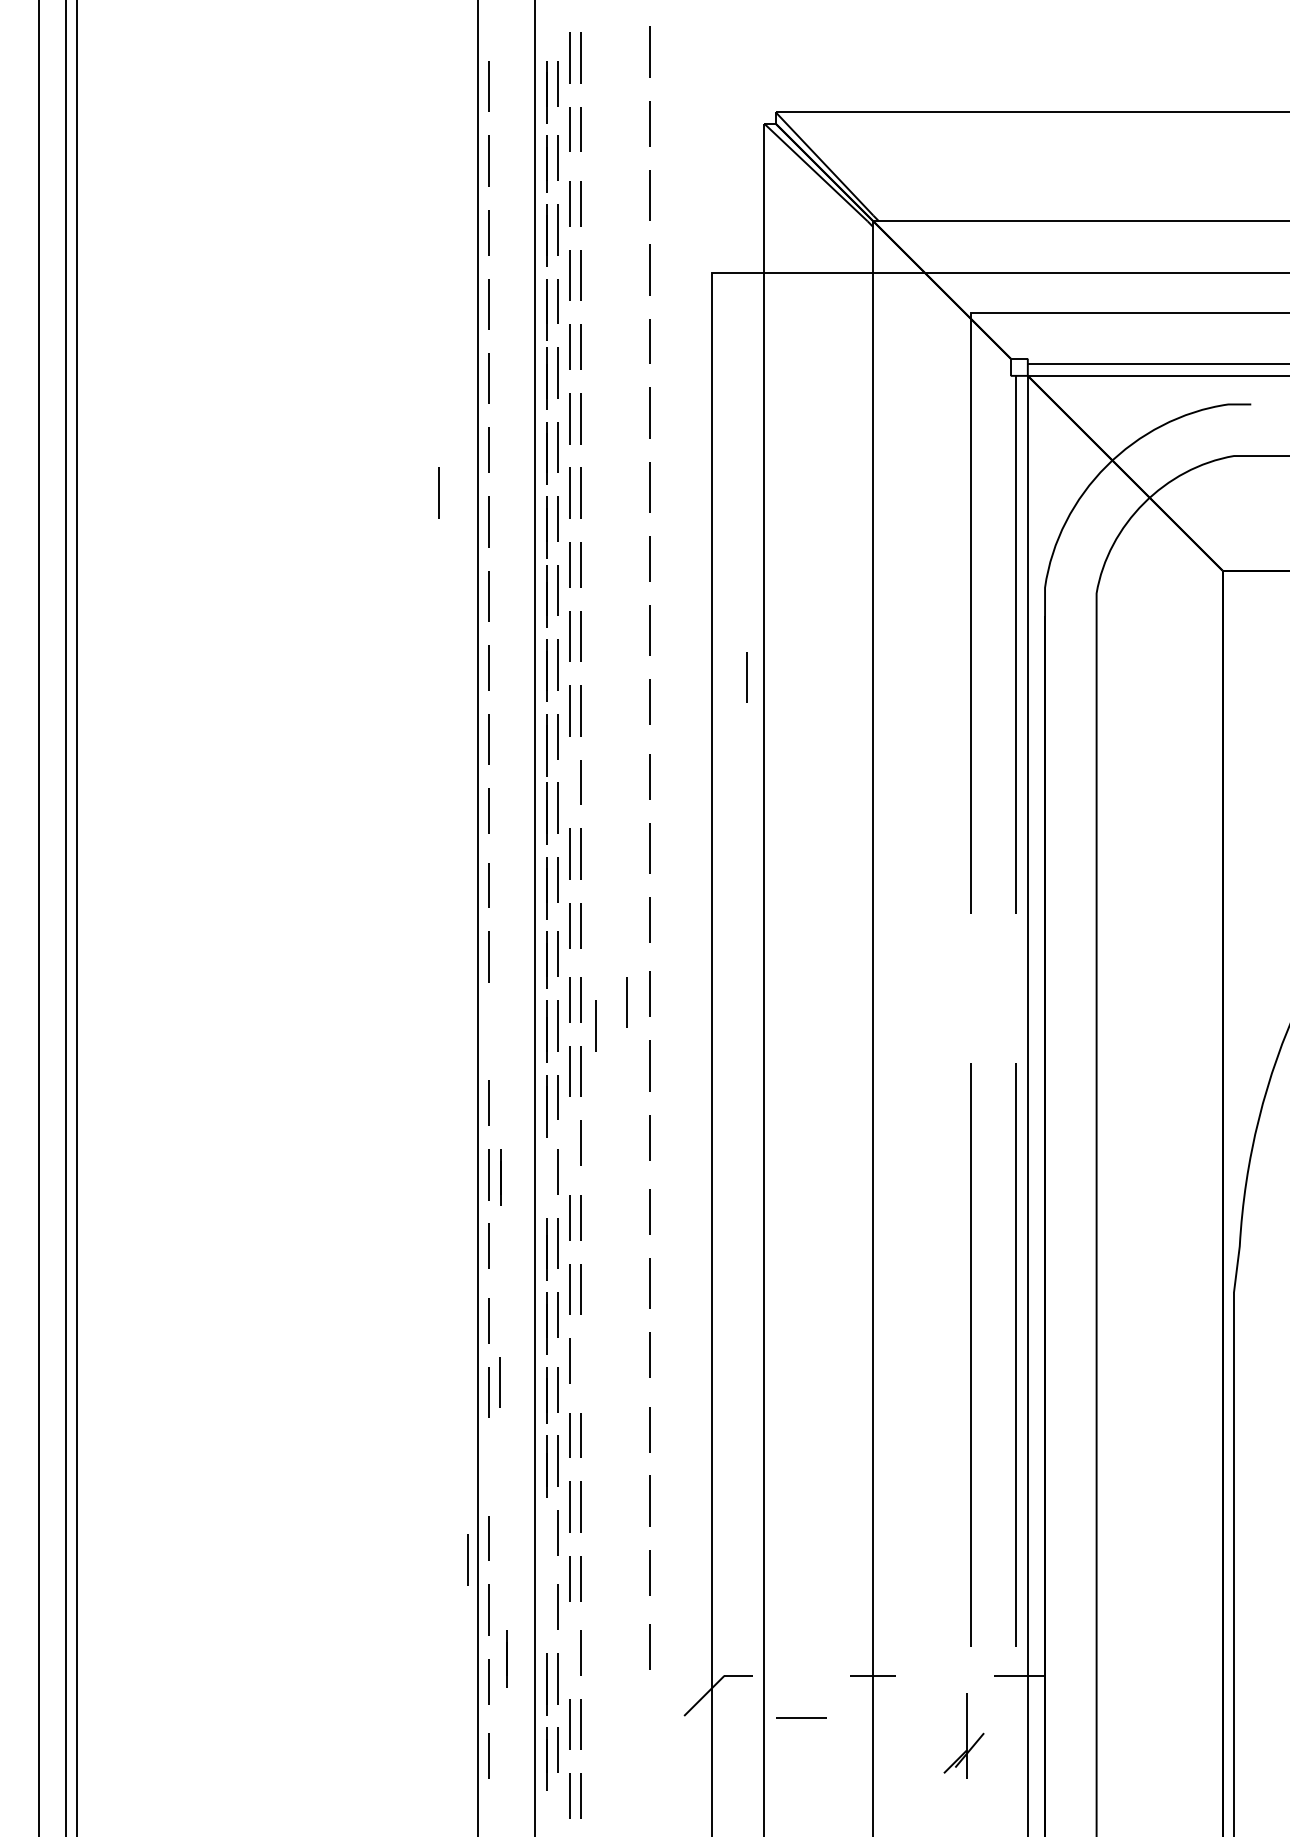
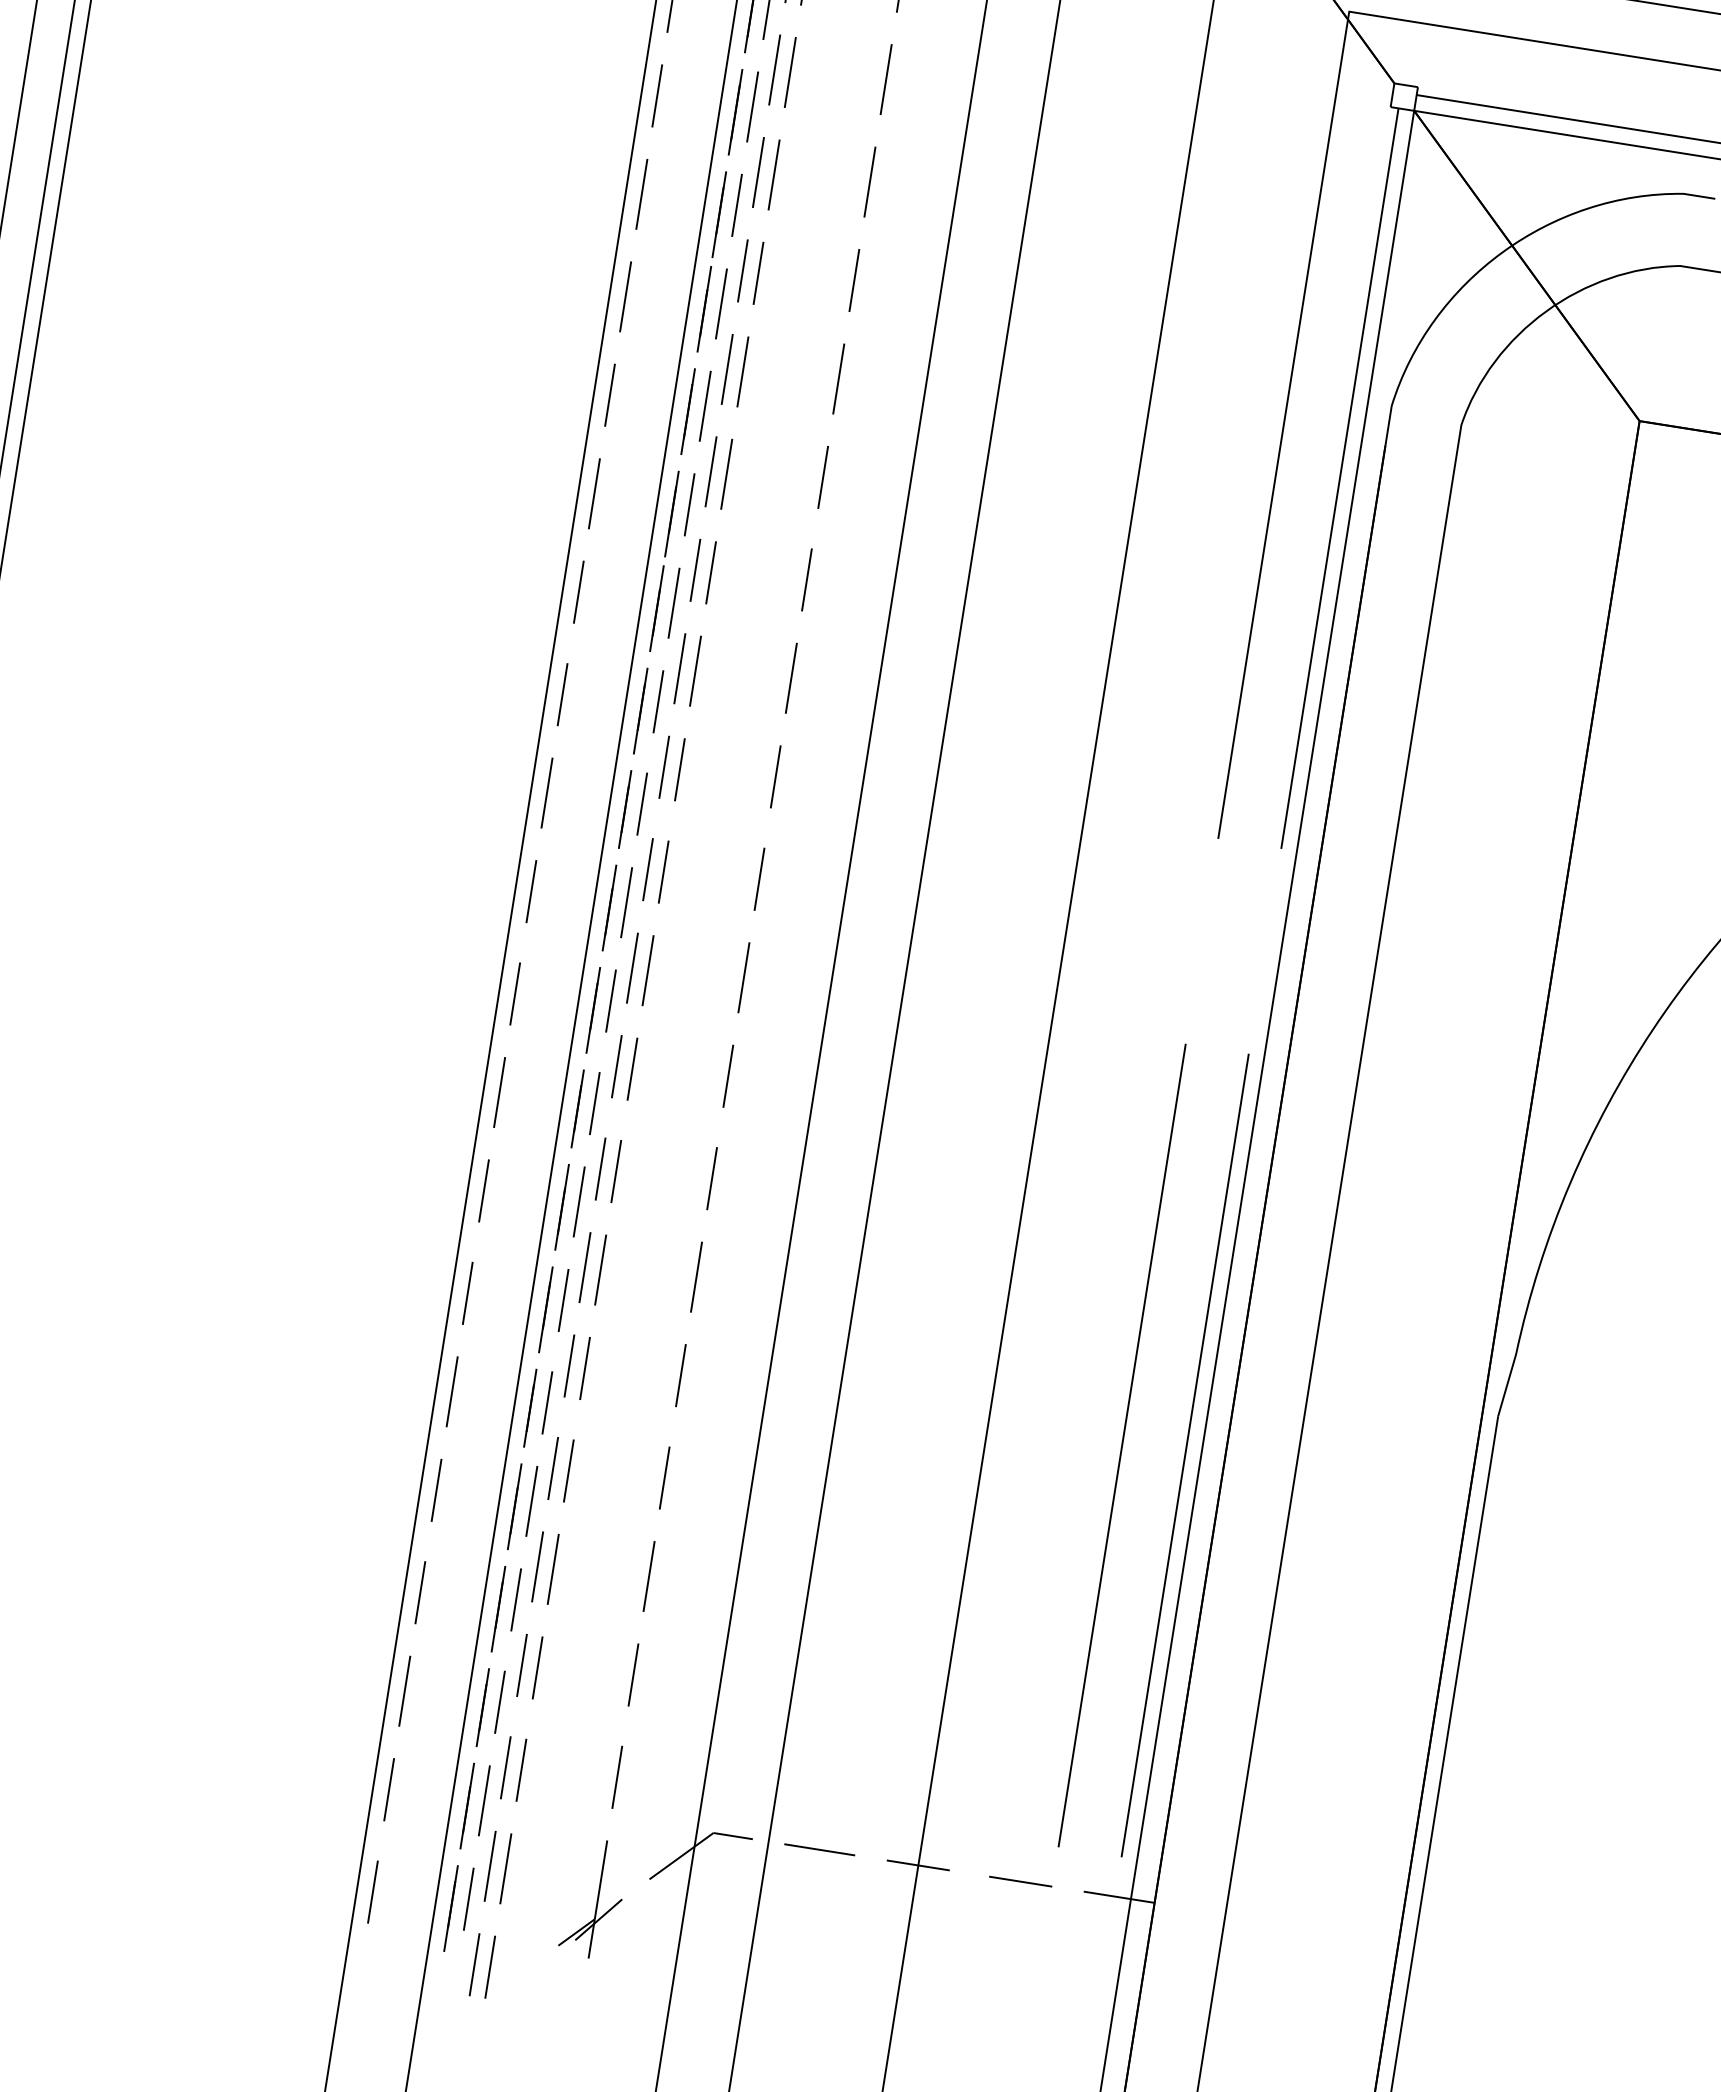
line: (438, 492) -> (578, 142), removed
line: (746, 677) -> (961, 464), removed
line: (569, 782) -> (695, 570), added
line: (626, 1002) -> (725, 885), removed
line: (595, 1025) -> (677, 910), removed
line: (488, 1028) -> (530, 891), added
line: (569, 1142) -> (616, 1065), added
line: (500, 1177) -> (577, 1108), moved
line: (580, 1360) -> (584, 1367), added
line: (499, 1382) -> (468, 1380), removed
line: (488, 1463) -> (435, 1489), added
line: (546, 1541) -> (498, 1609), added
line: (467, 1559) -> (385, 1616), removed
line: (569, 1652) -> (505, 1767), added
line: (506, 1658) -> (482, 1707), moved
line: (947, 1675) -> (1020, 1881), added
line: (801, 1717) -> (819, 1849), moved
part: (963, 1735) -> (593, 1898), moved

